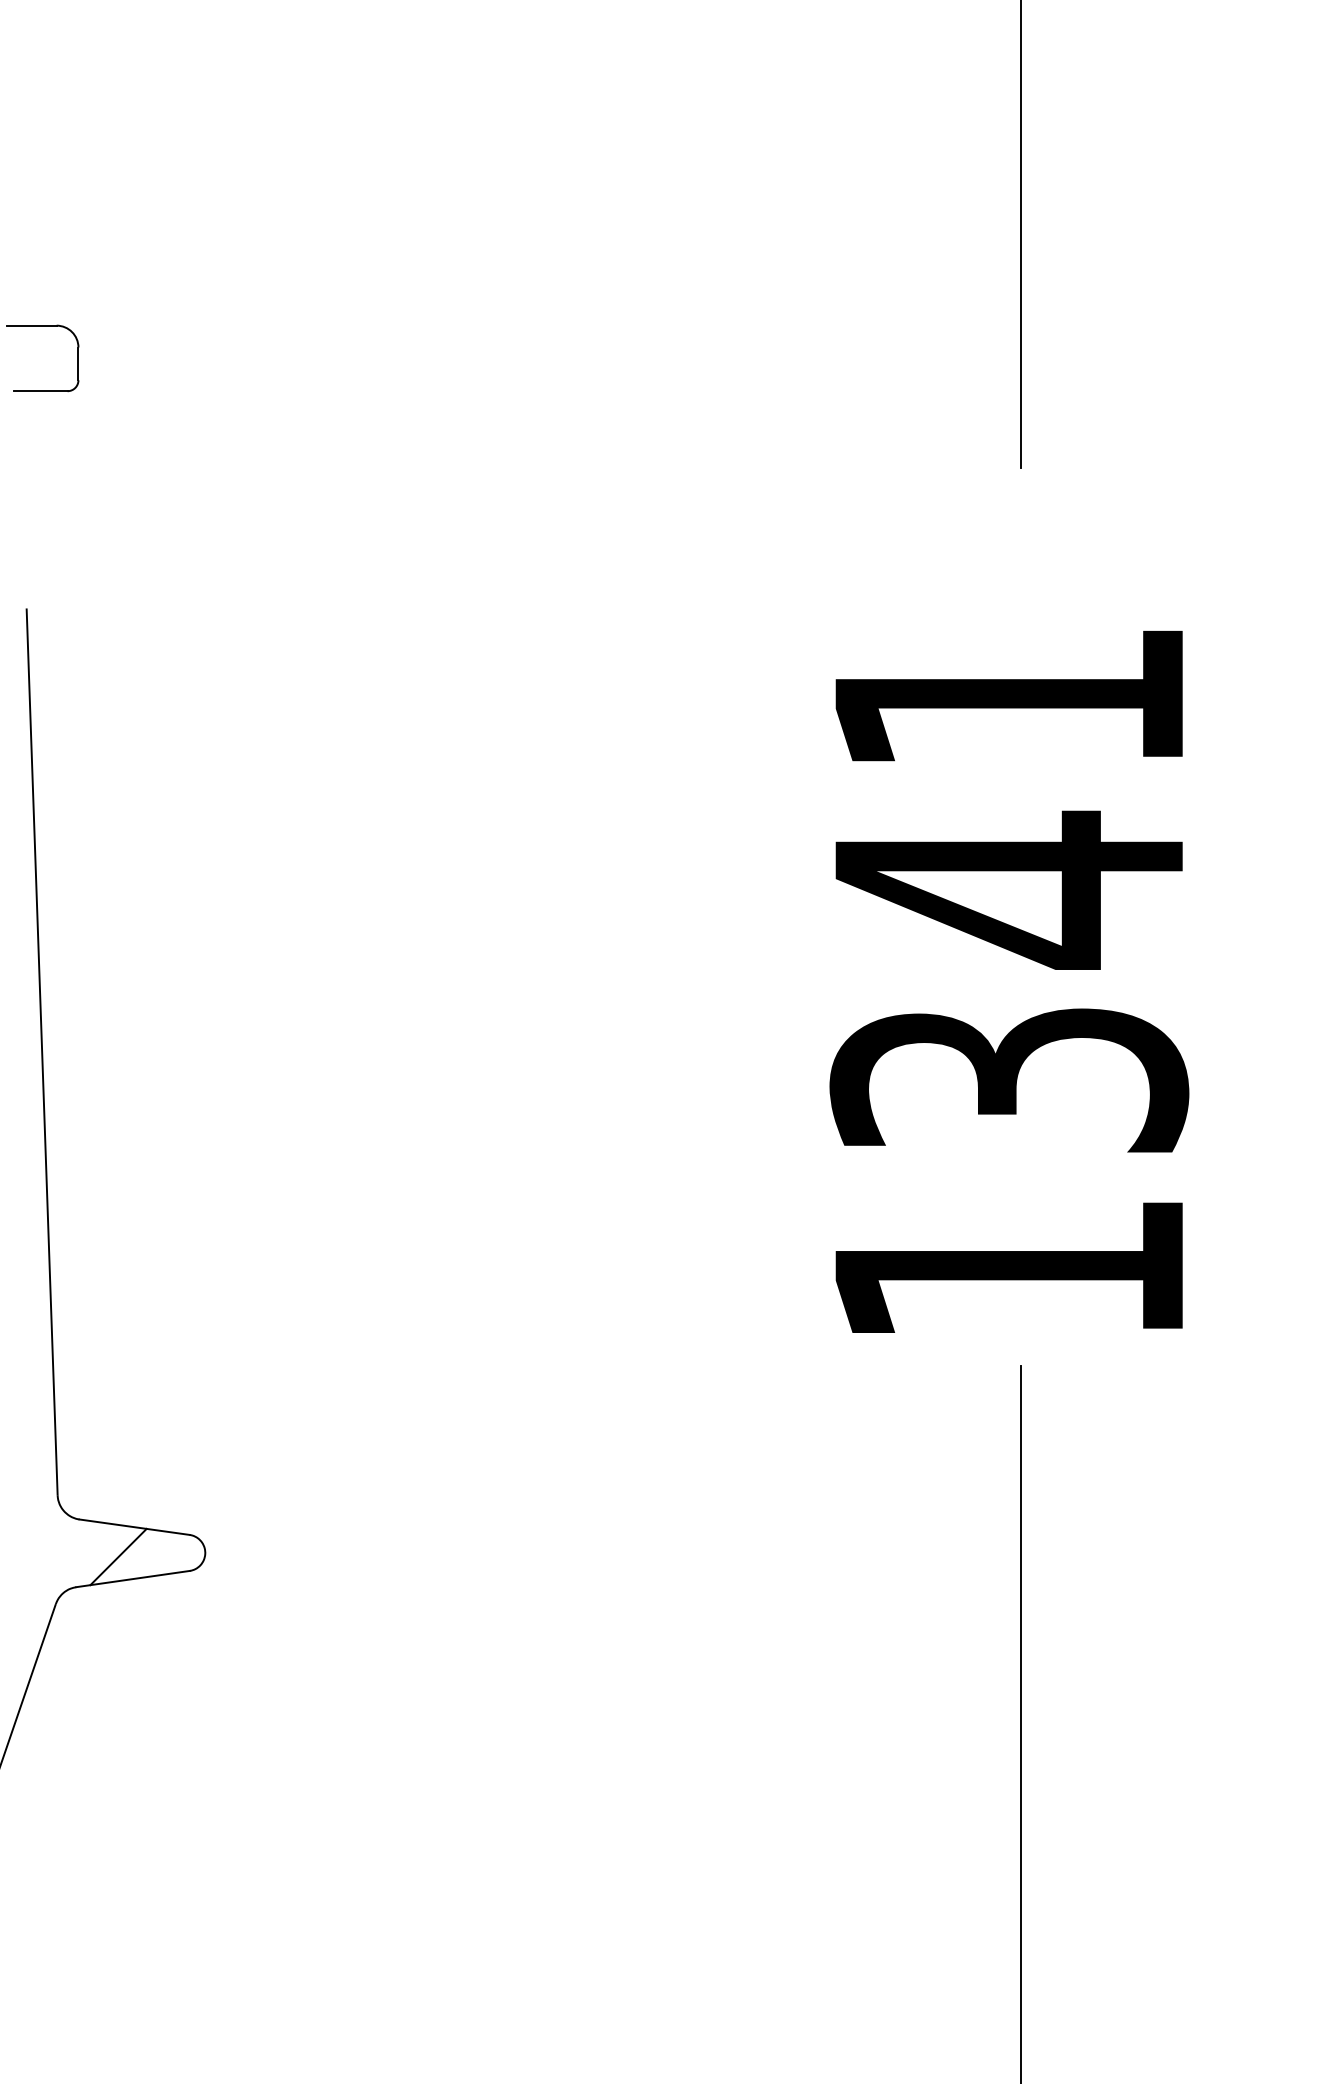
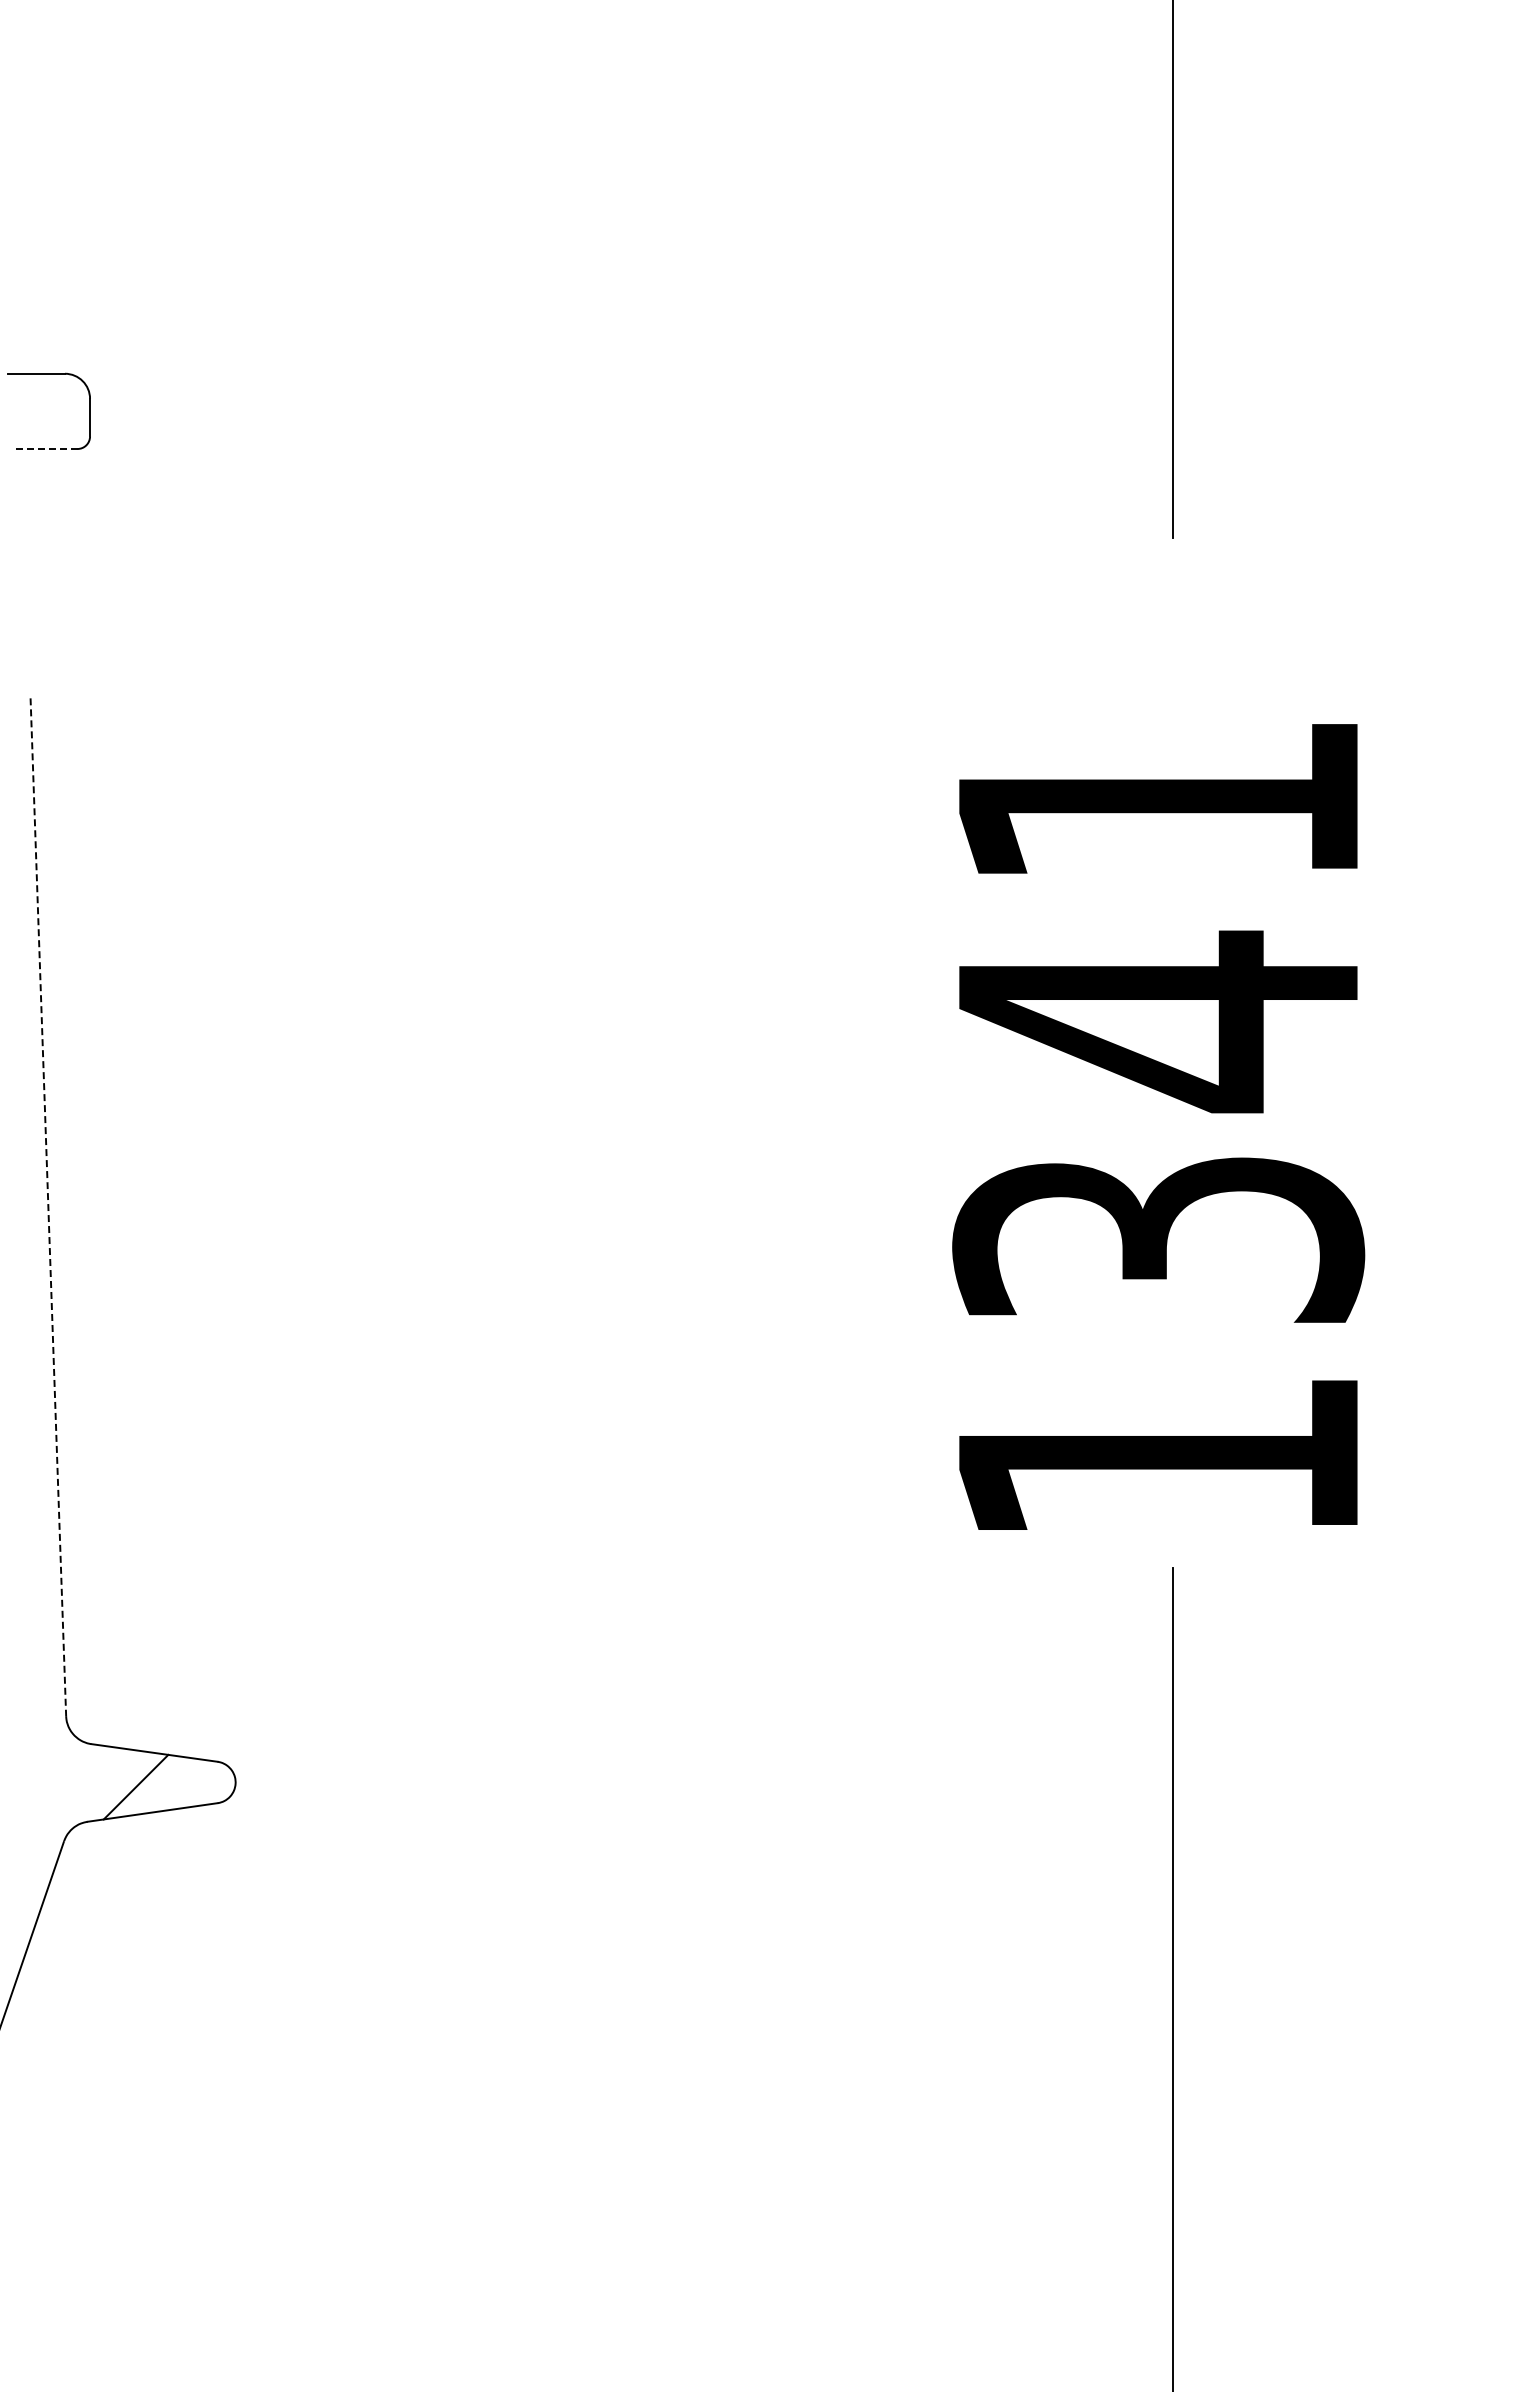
line: (40, 391) -> (46, 449), solid -> dashed
line: (42, 1051) -> (48, 1206), solid -> dashed

